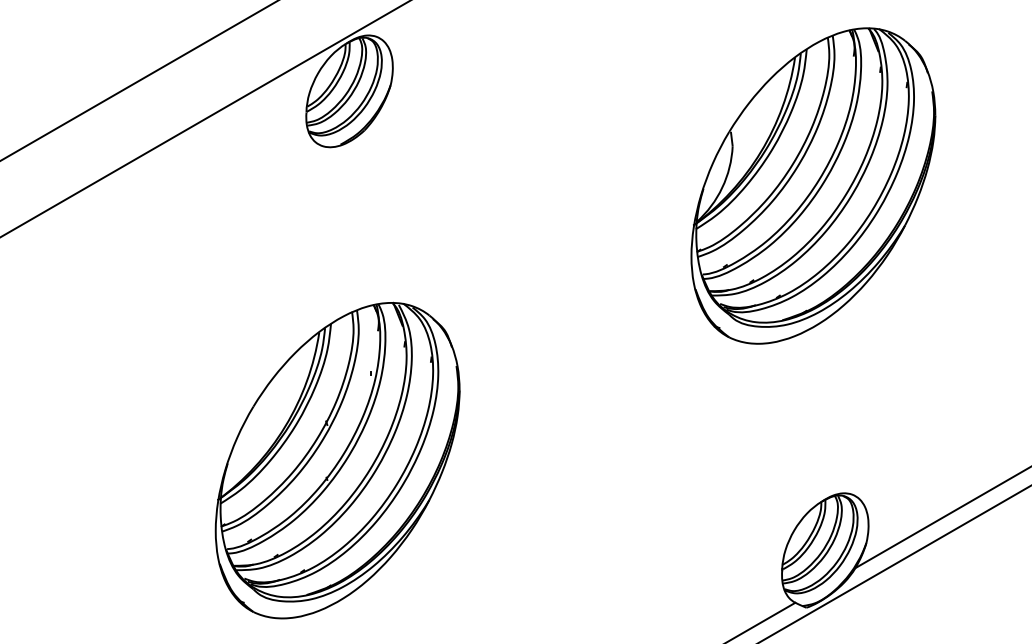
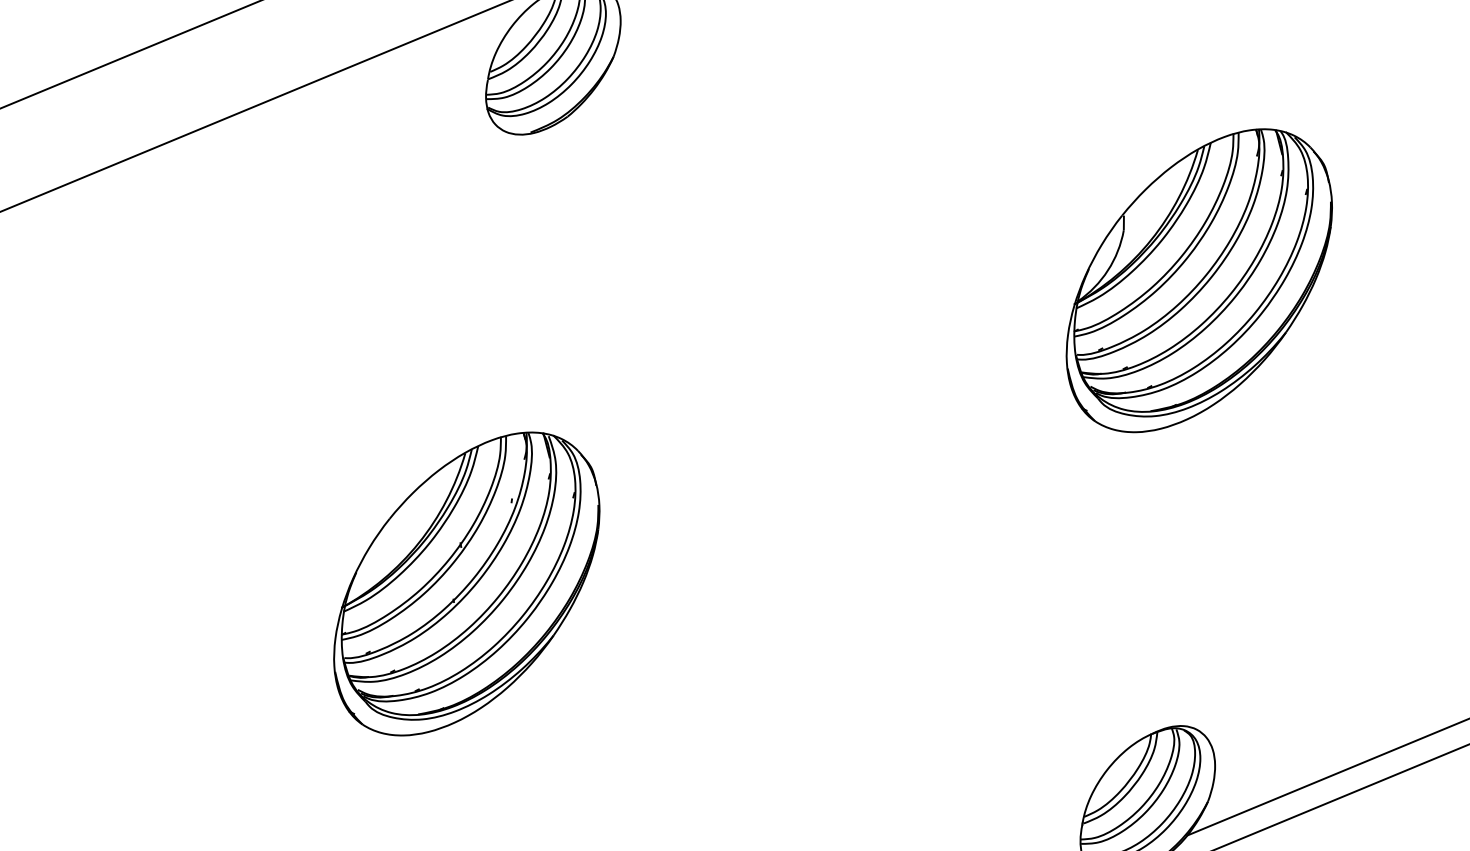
part: (813, 185) -> (1199, 280), size x0.7
part: (337, 460) -> (466, 583), size x0.7

